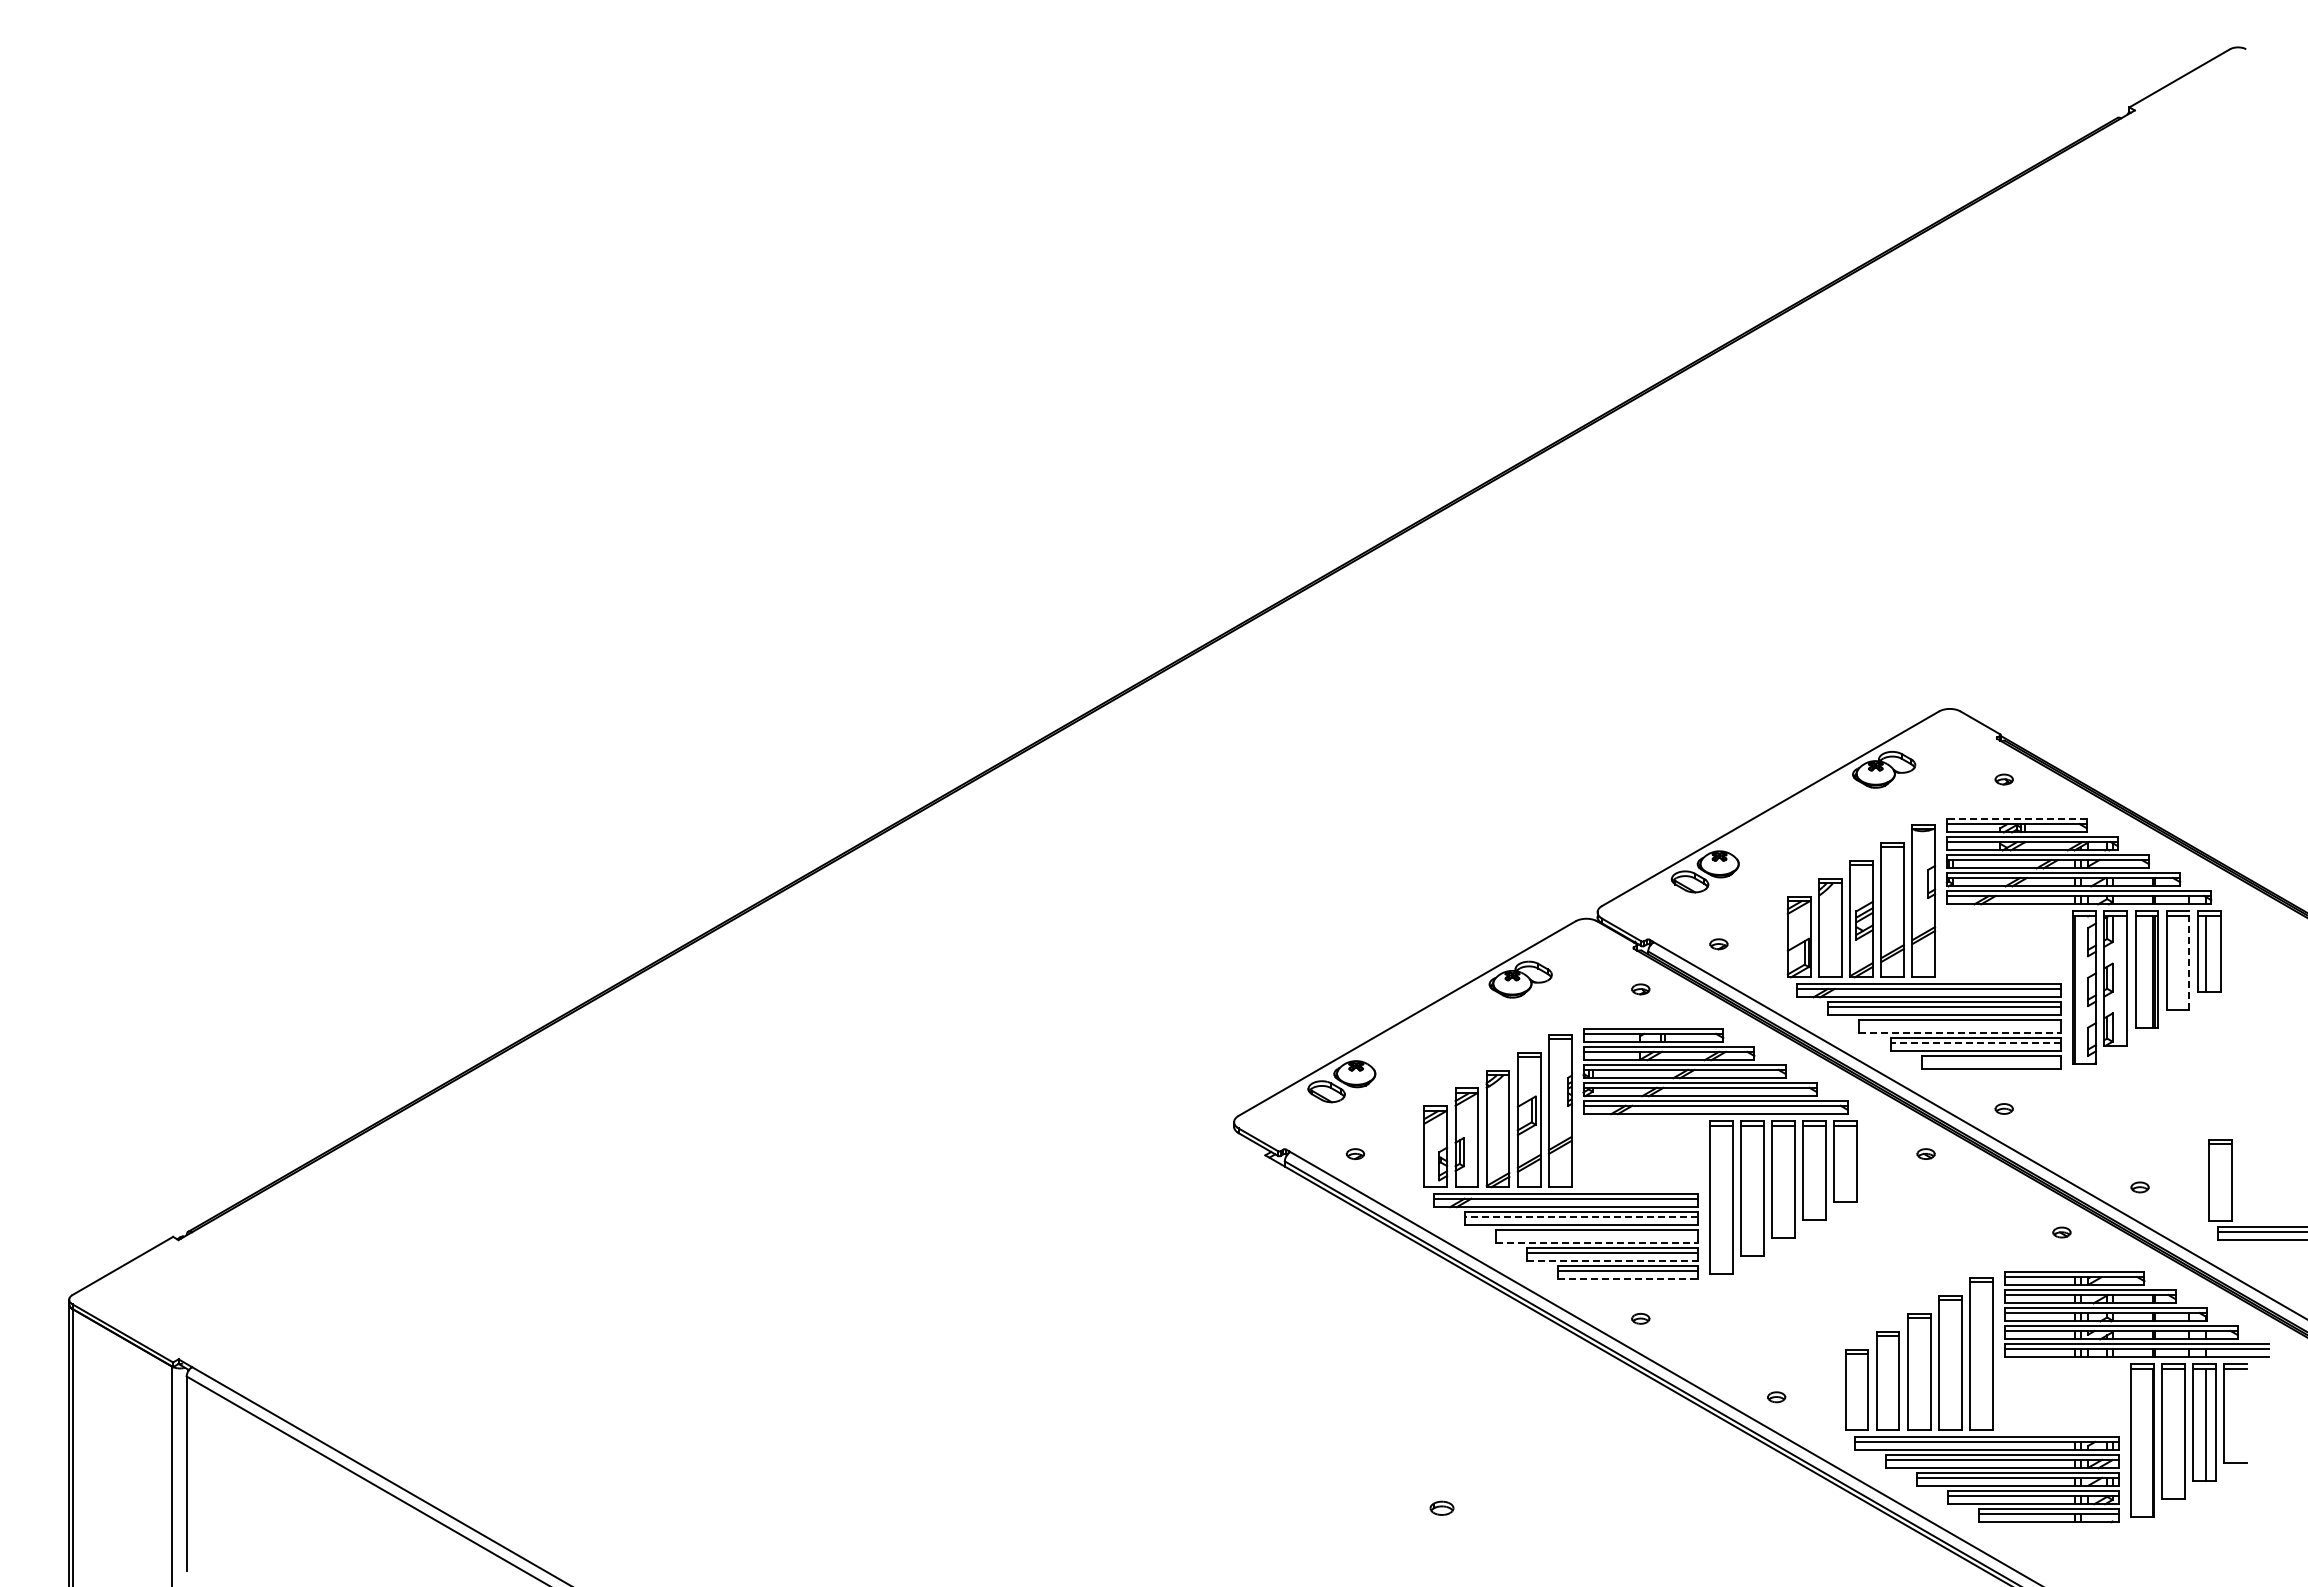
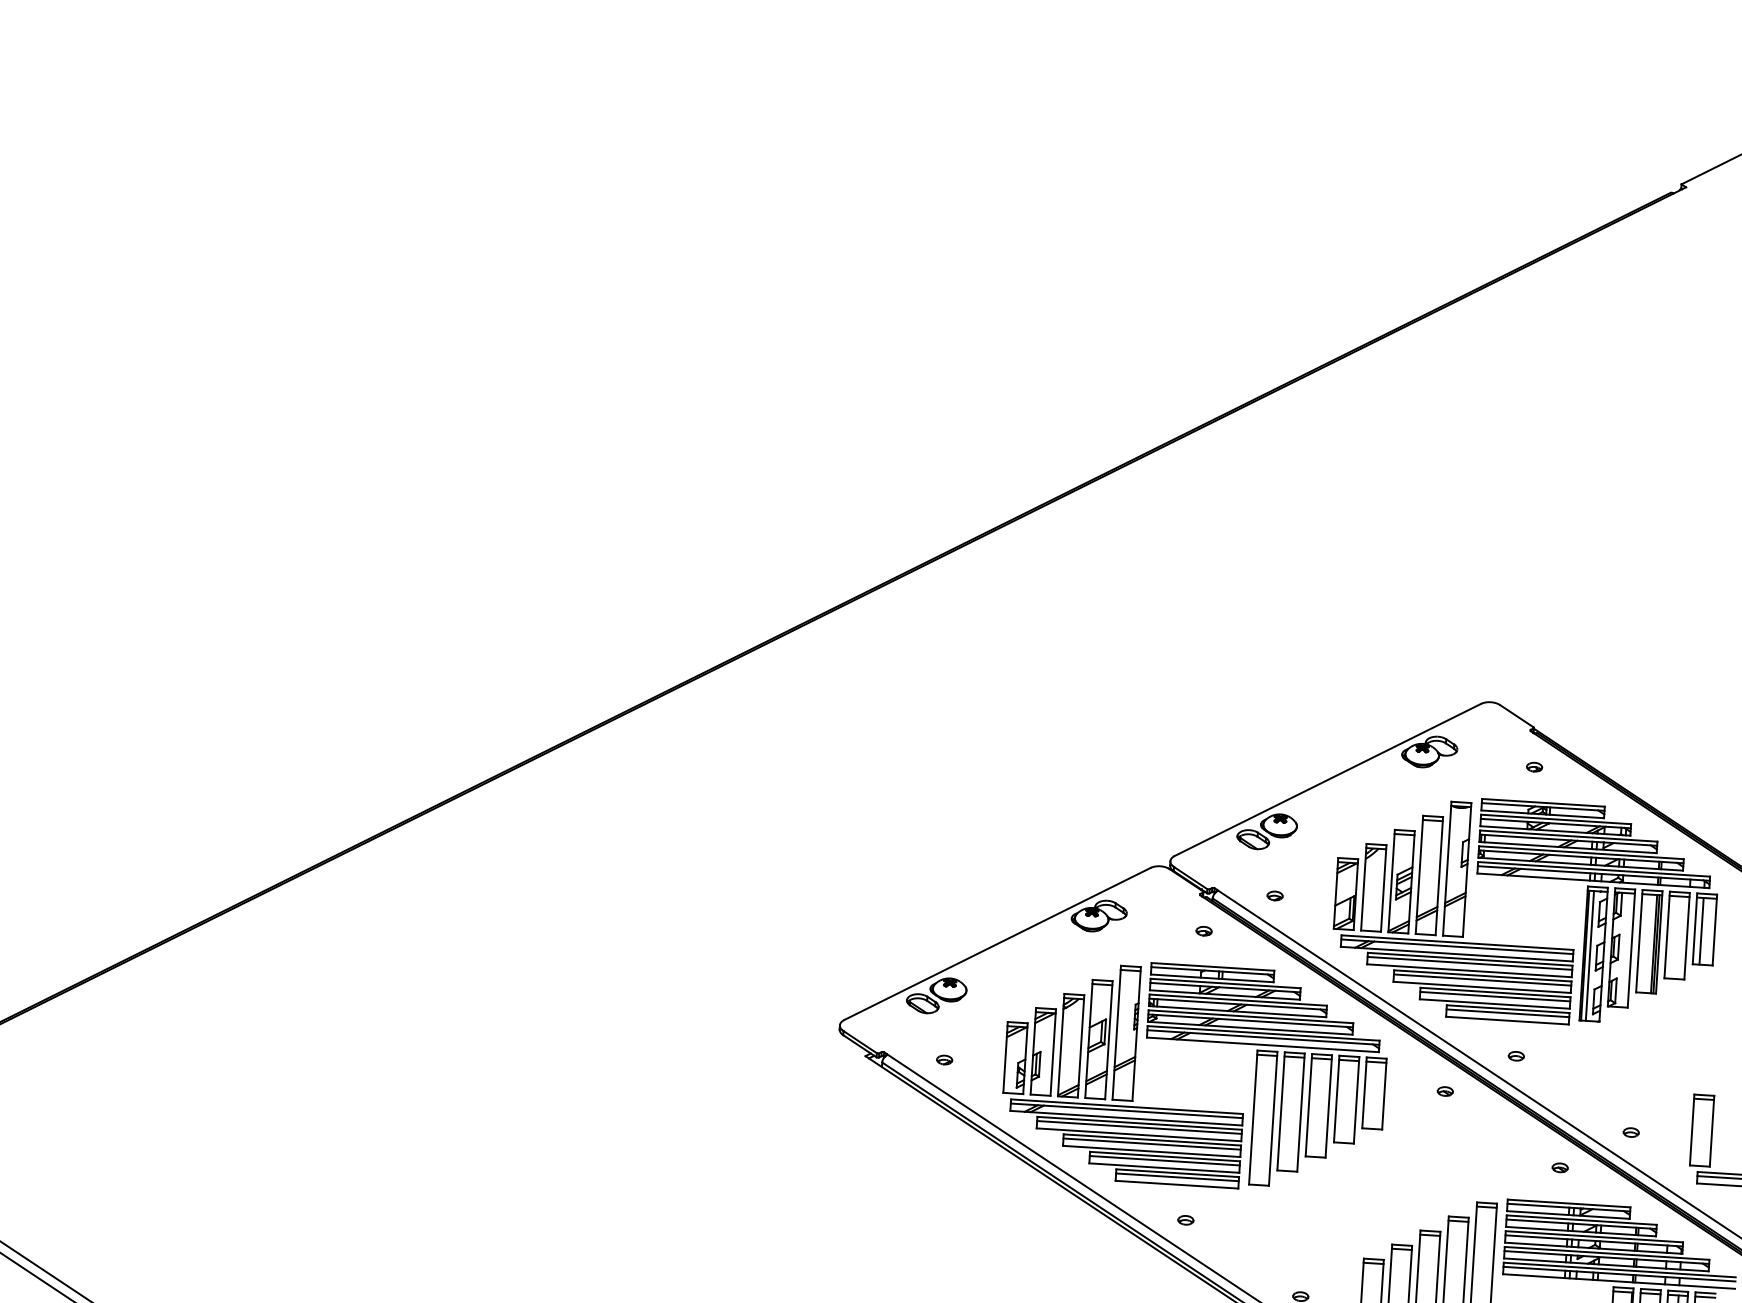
line: (2016, 819) -> (1543, 802), dashed -> solid
line: (2189, 960) -> (1687, 936), dashed -> solid
line: (2080, 989) -> (1589, 955), added
line: (1960, 1024) -> (1482, 979), added
line: (1960, 1033) -> (1482, 987), dashed -> solid
line: (1975, 1042) -> (1494, 996), dashed -> solid
line: (1991, 1060) -> (1507, 1013), added
line: (1581, 1216) -> (1139, 1127), dashed -> solid
line: (1596, 1234) -> (1151, 1143), added
line: (1597, 1243) -> (1152, 1151), dashed -> solid
line: (1613, 1261) -> (1165, 1168), dashed -> solid
line: (1628, 1279) -> (1177, 1185), dashed -> solid

